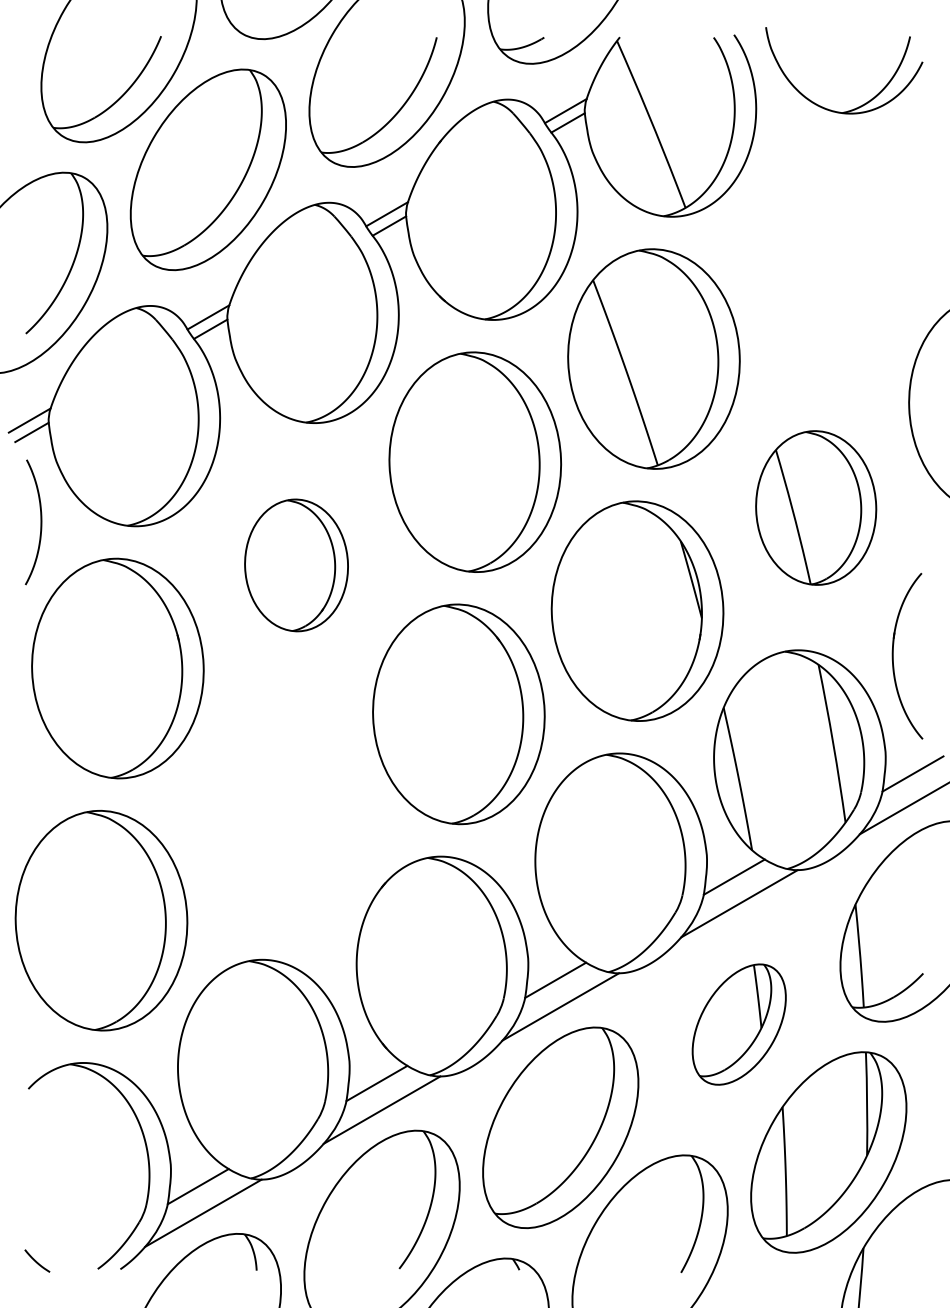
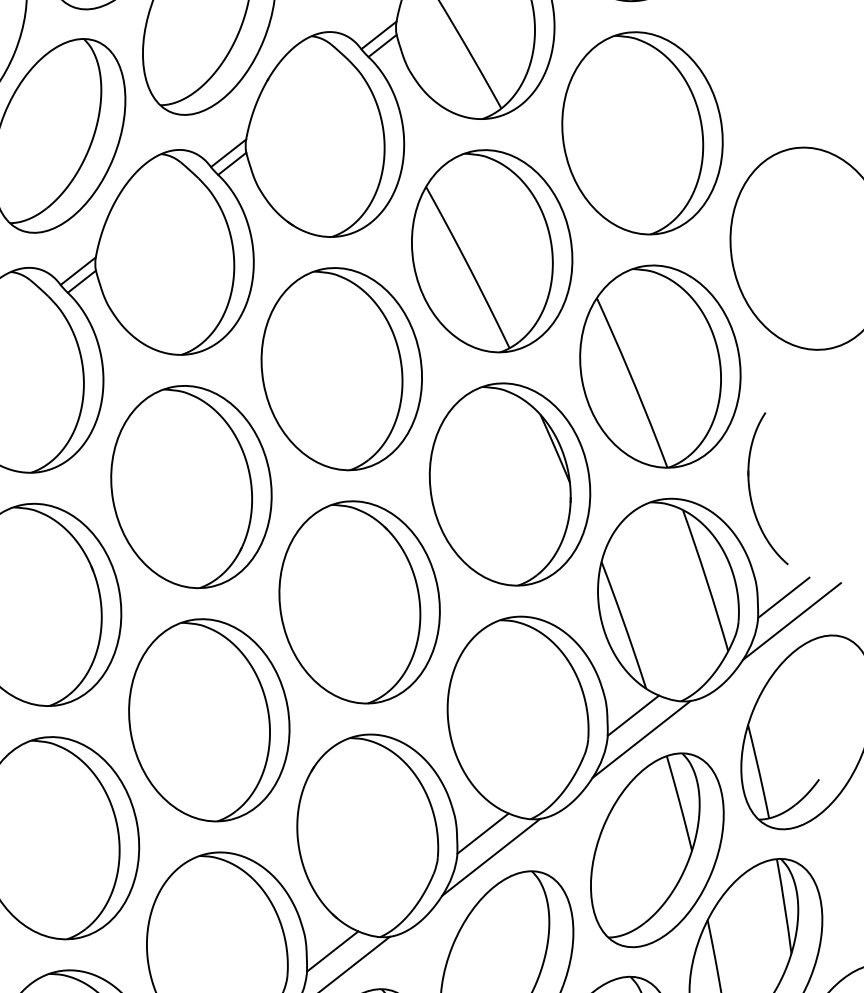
part: (832, 255) -> (642, 133), added
part: (815, 507) -> (659, 366), size x1.43
part: (296, 565) -> (191, 487), size x1.67
part: (279, 817) -> (208, 720), added
part: (738, 1024) -> (656, 850), size x1.67

